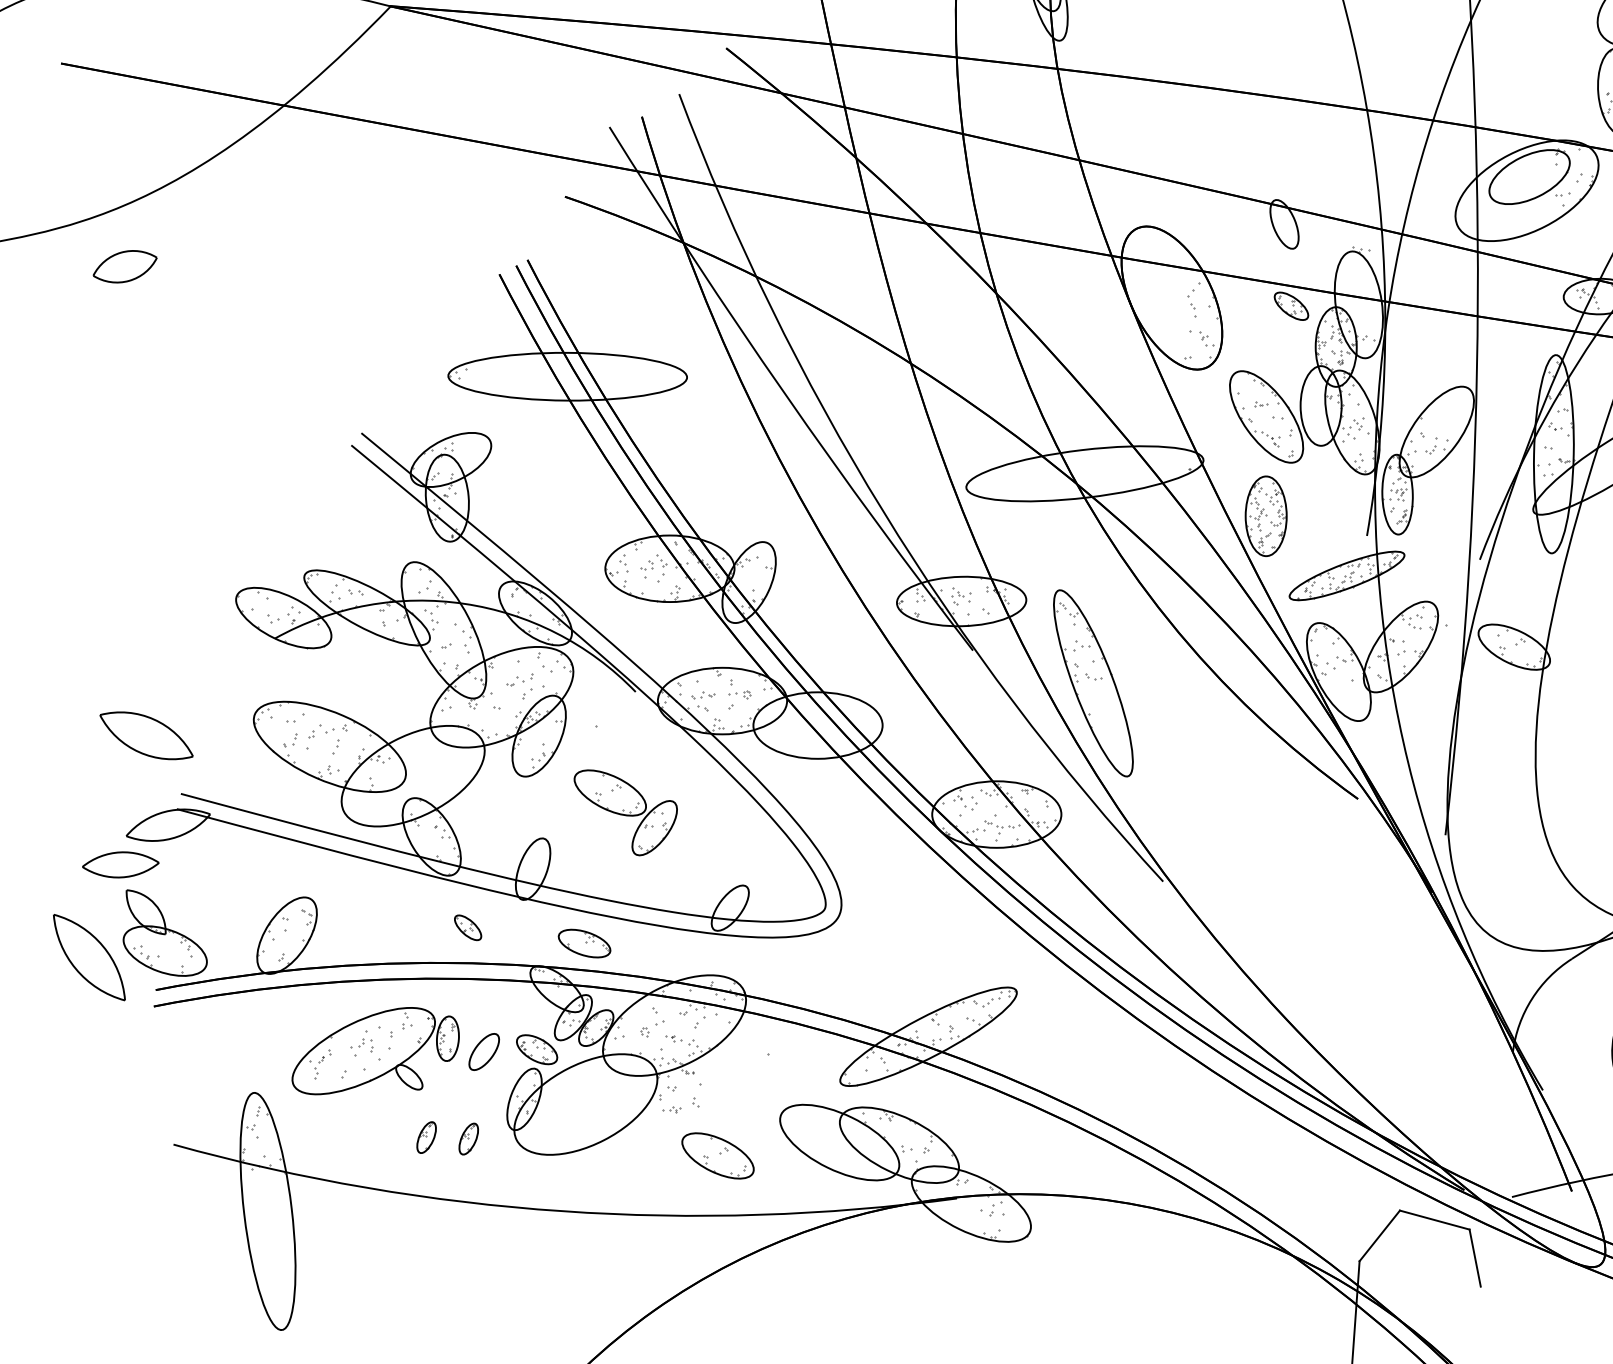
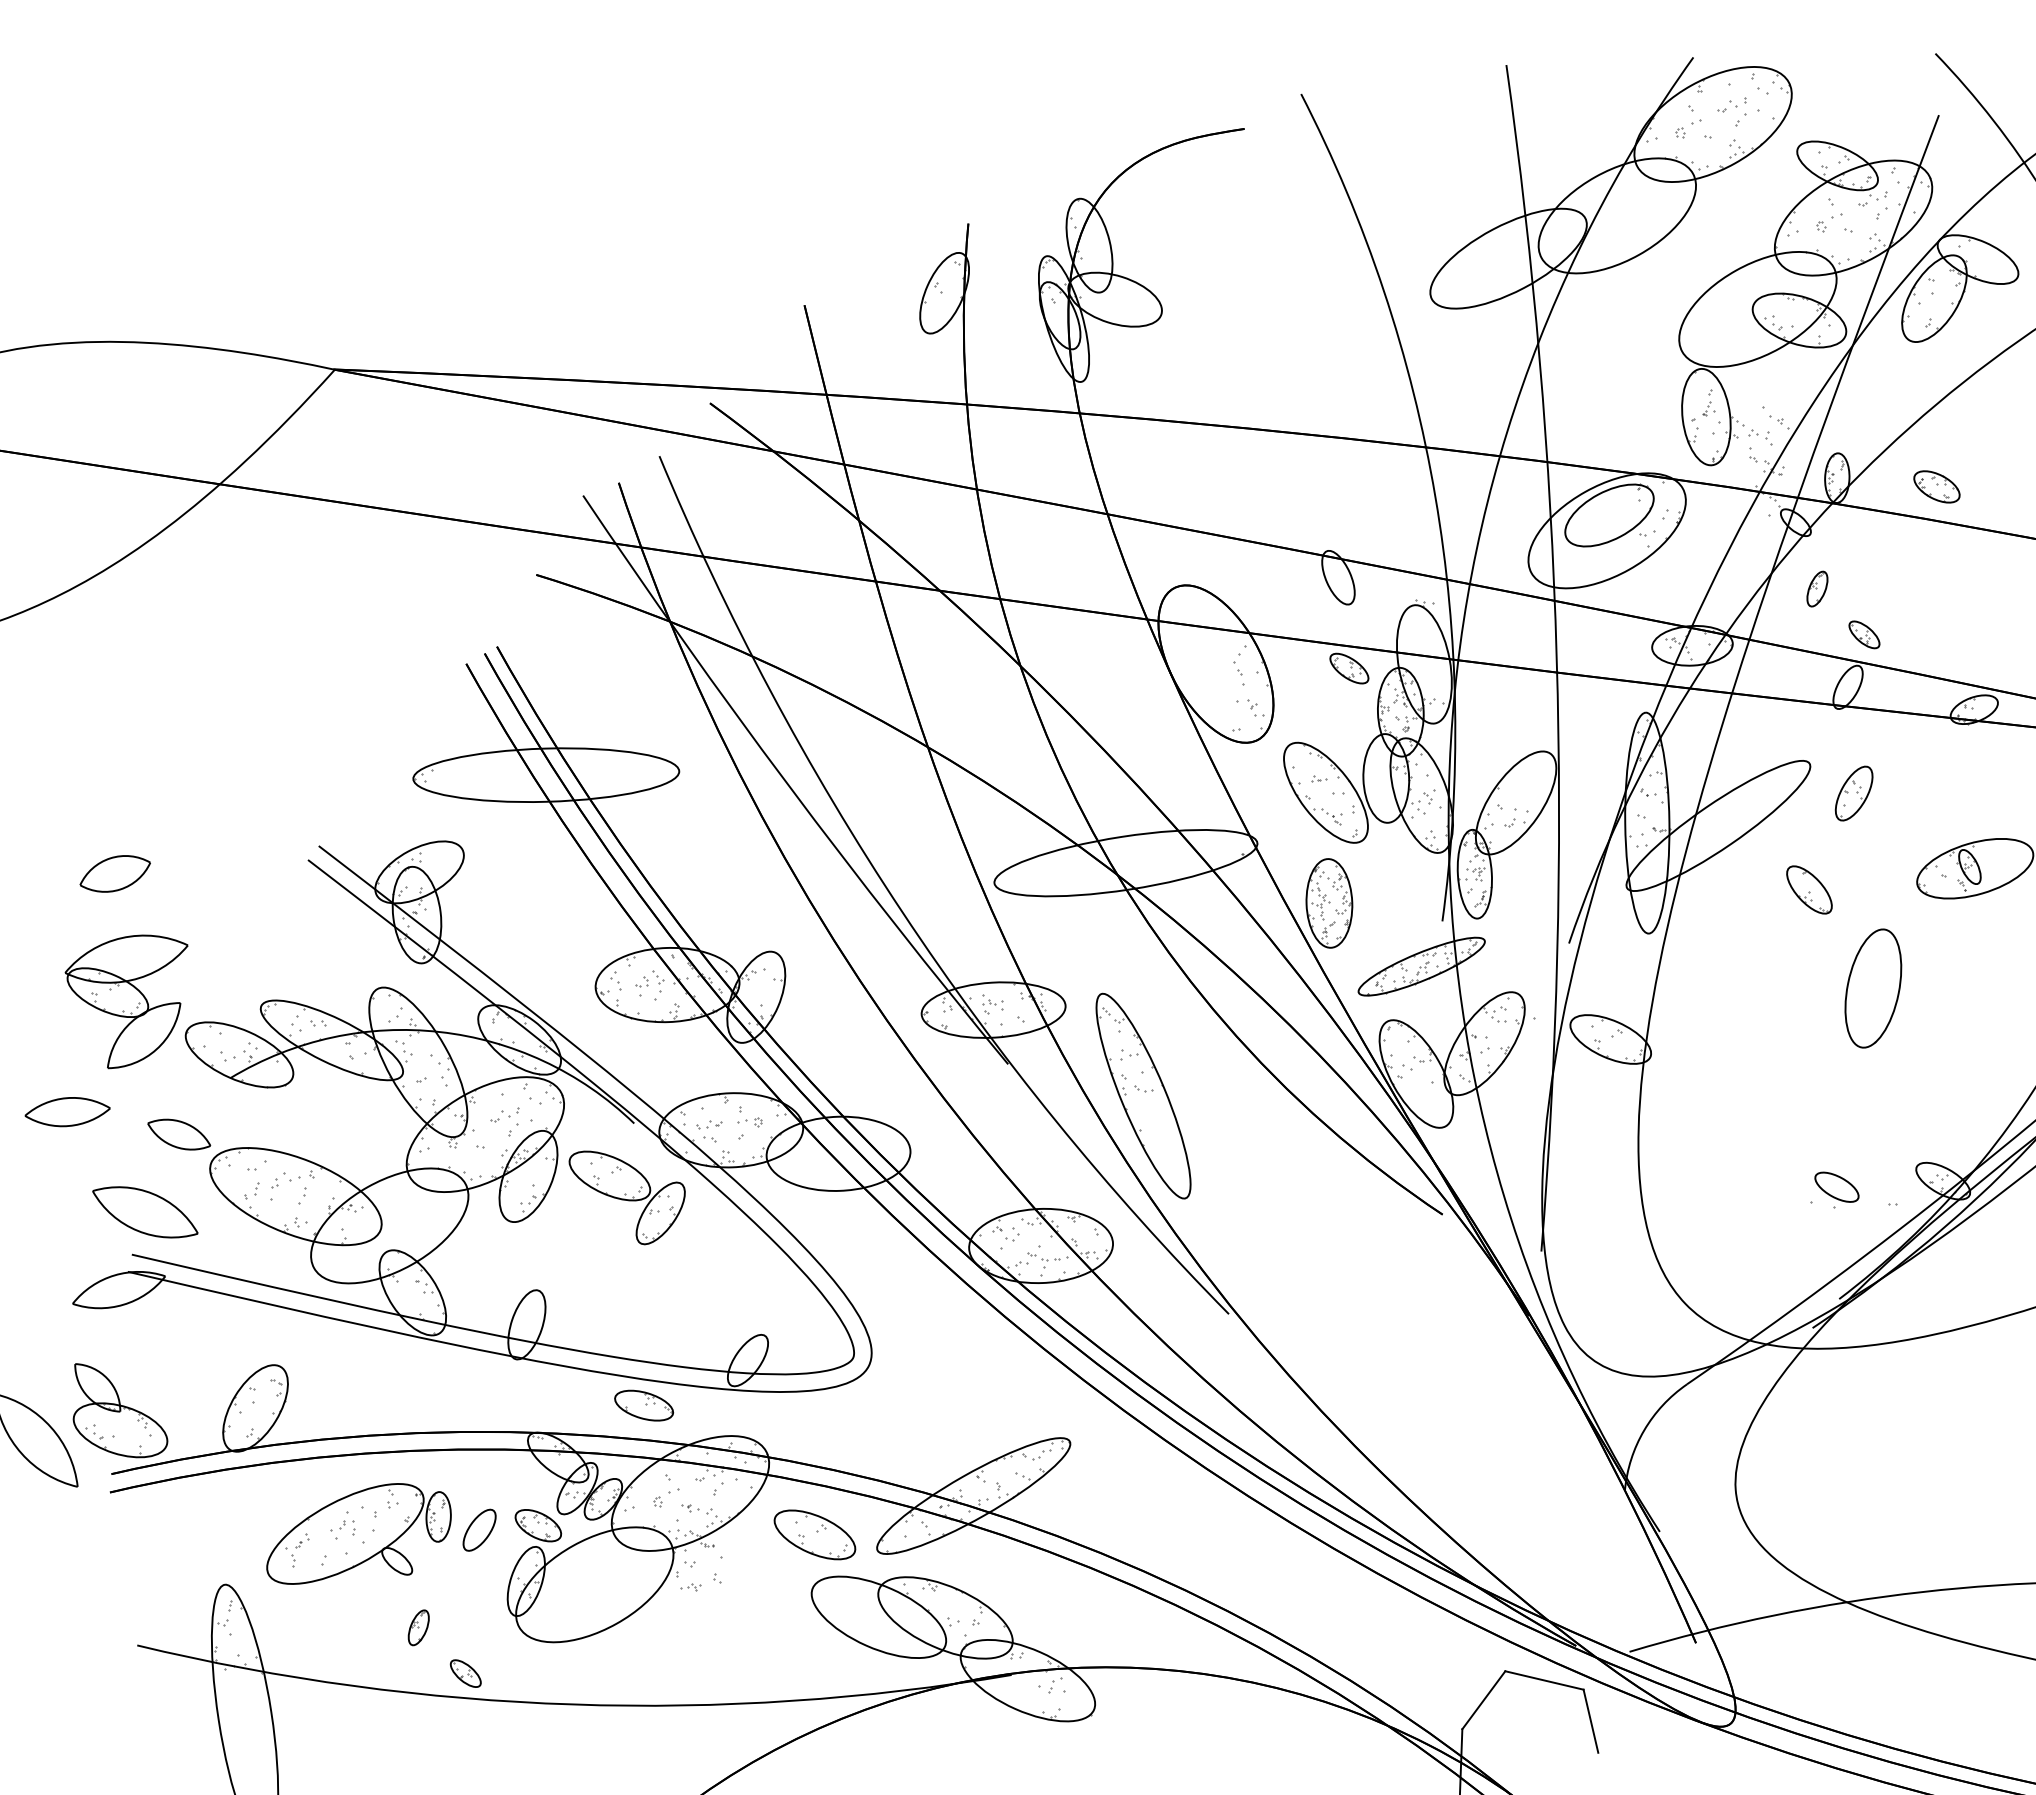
part: (124, 266) -> (114, 873), moved
part: (184, 566) -> (126, 1001), added
part: (227, 687) -> (179, 1134), added
part: (146, 735) -> (145, 1212), moved
part: (624, 812) -> (626, 1197), moved
part: (120, 865) -> (67, 1112), moved
part: (467, 927) -> (465, 1673), moved
part: (584, 943) -> (644, 1405), moved
part: (468, 1138) -> (465, 1627), removed
part: (717, 1155) -> (814, 1534), moved

